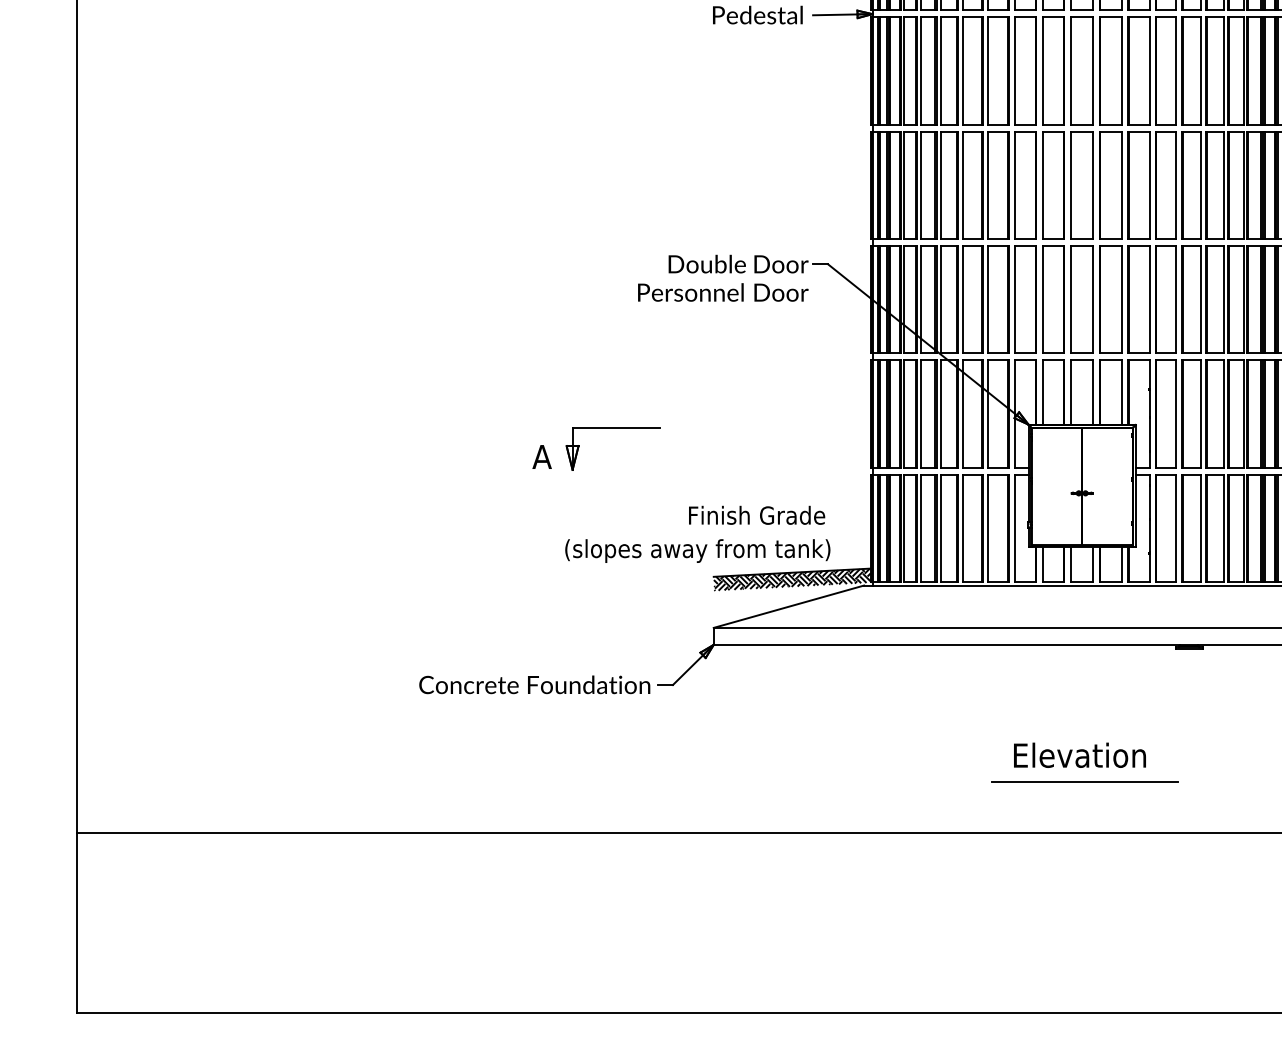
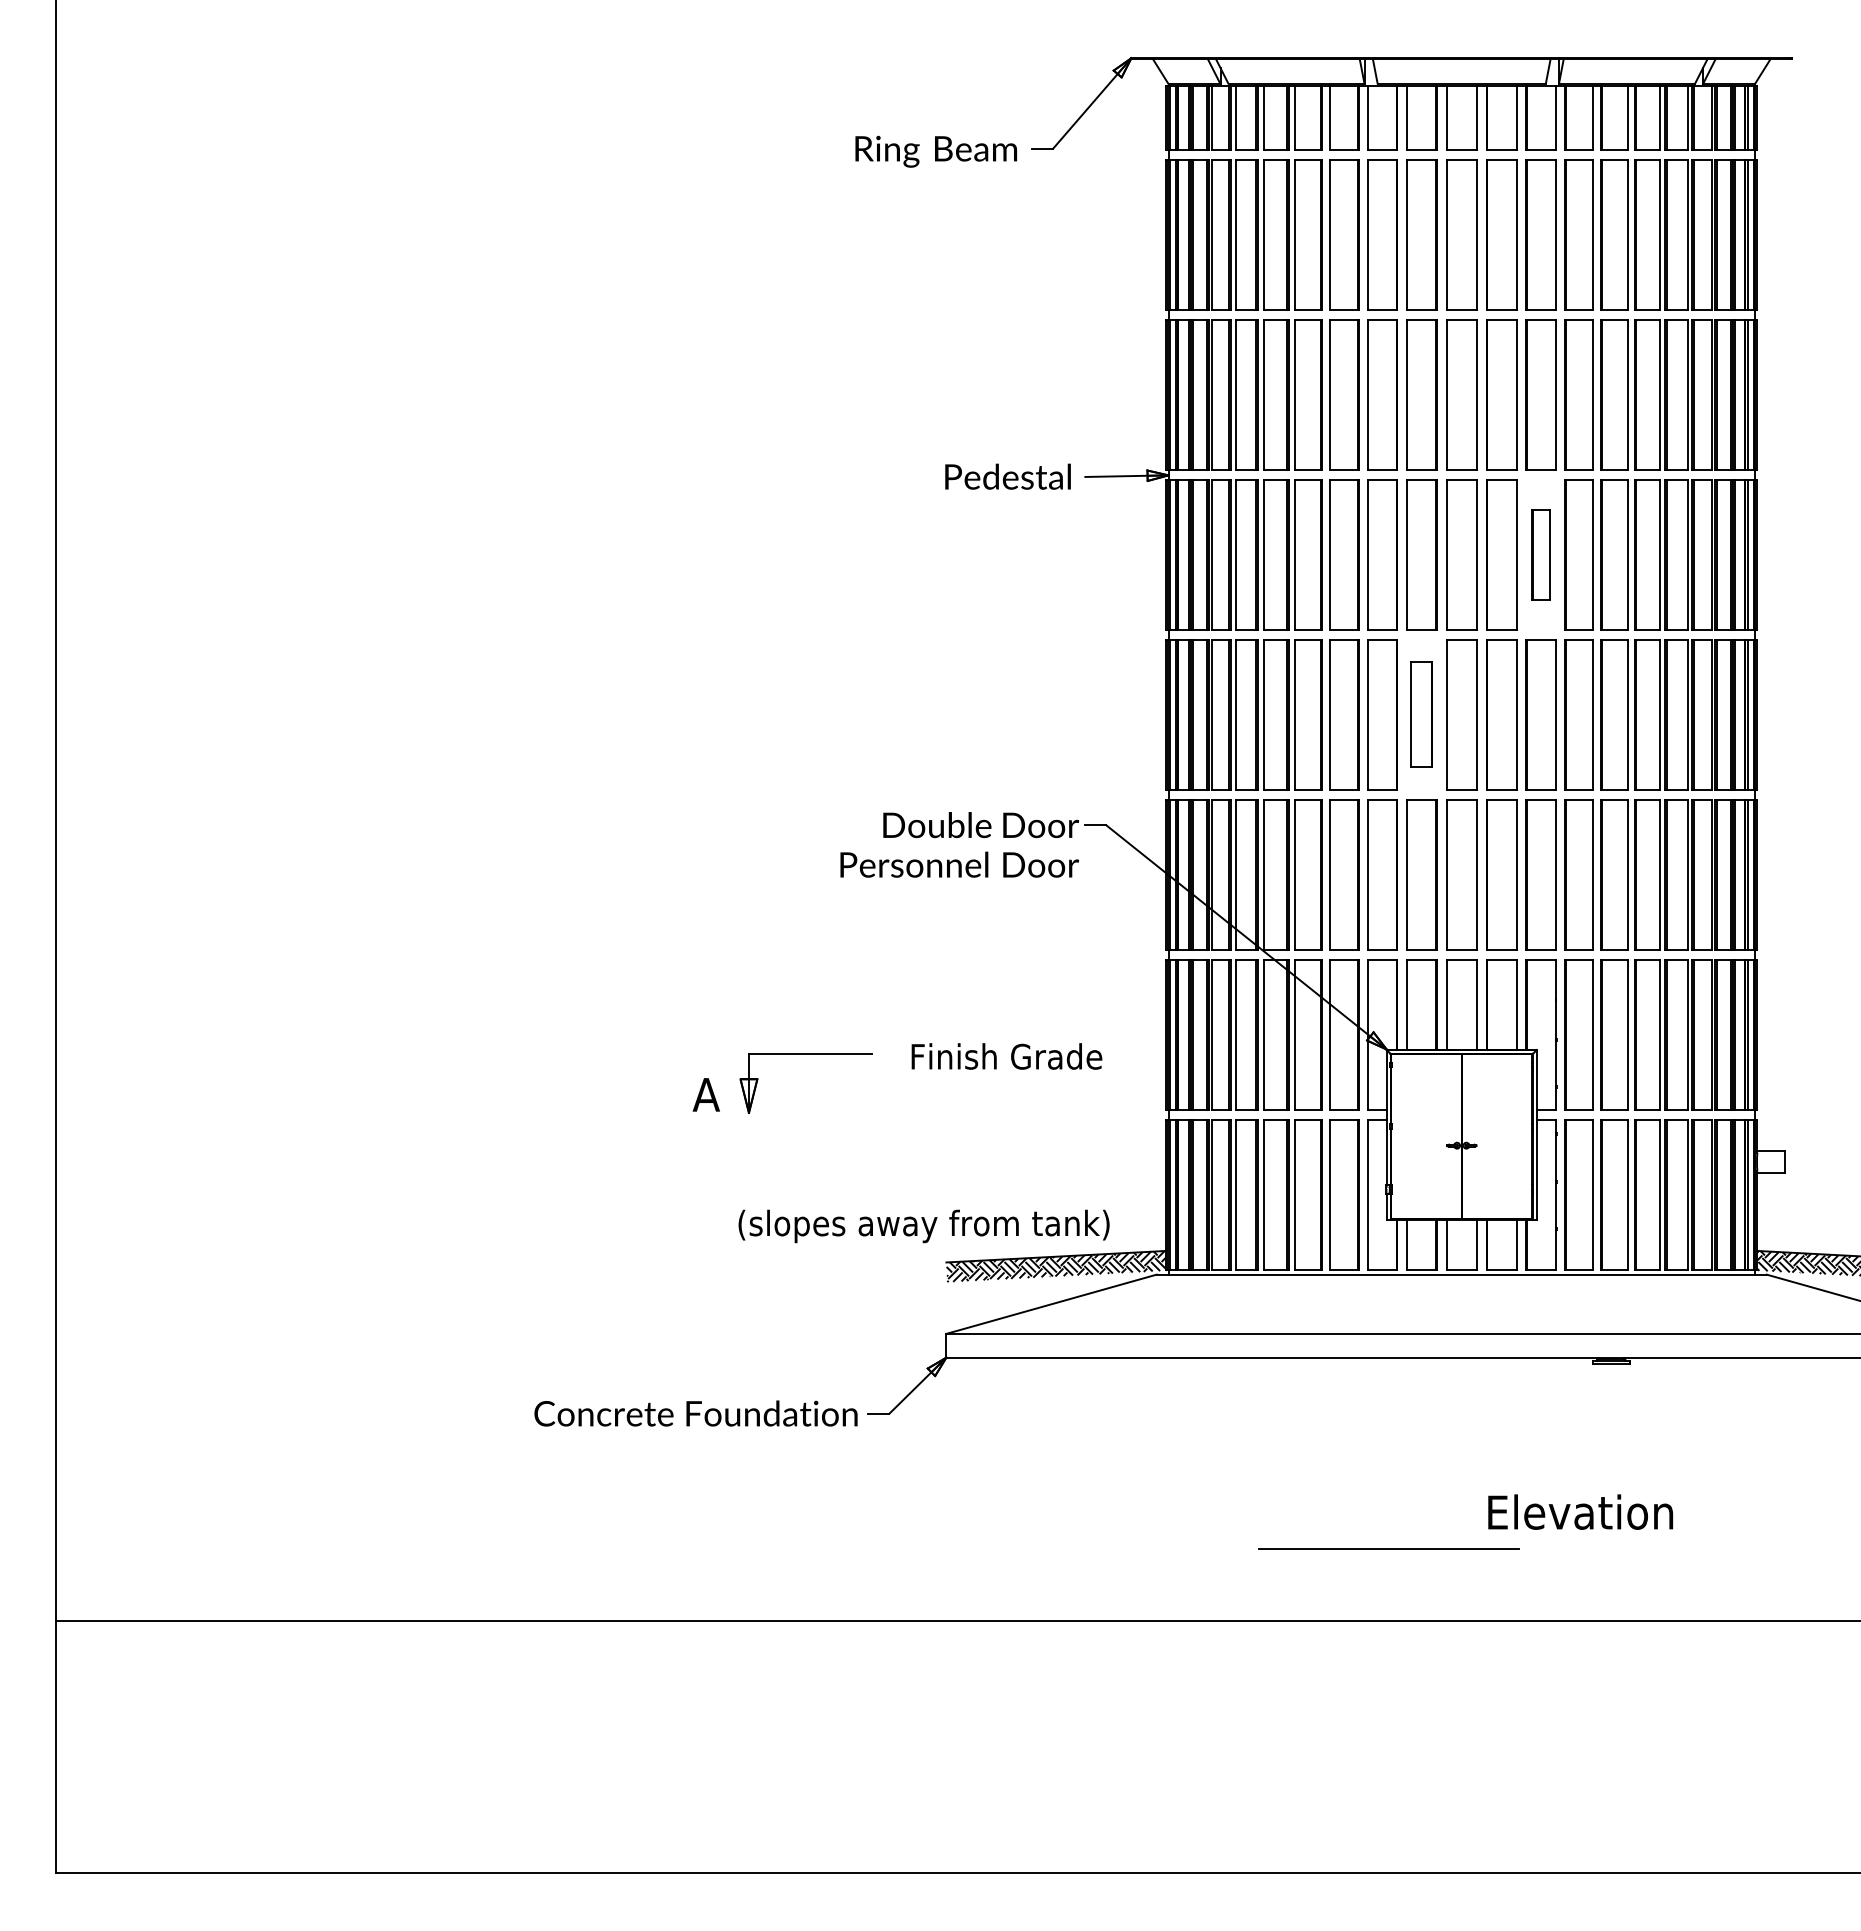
part: (1138, 70) -> (1540, 554), size x0.6
part: (1053, 185) -> (1421, 714), size x0.7
text: (756, 515) -> (1006, 1056), moved
text: (1079, 754) -> (1580, 1511), moved
line: (1084, 781) -> (1388, 1548), moved

